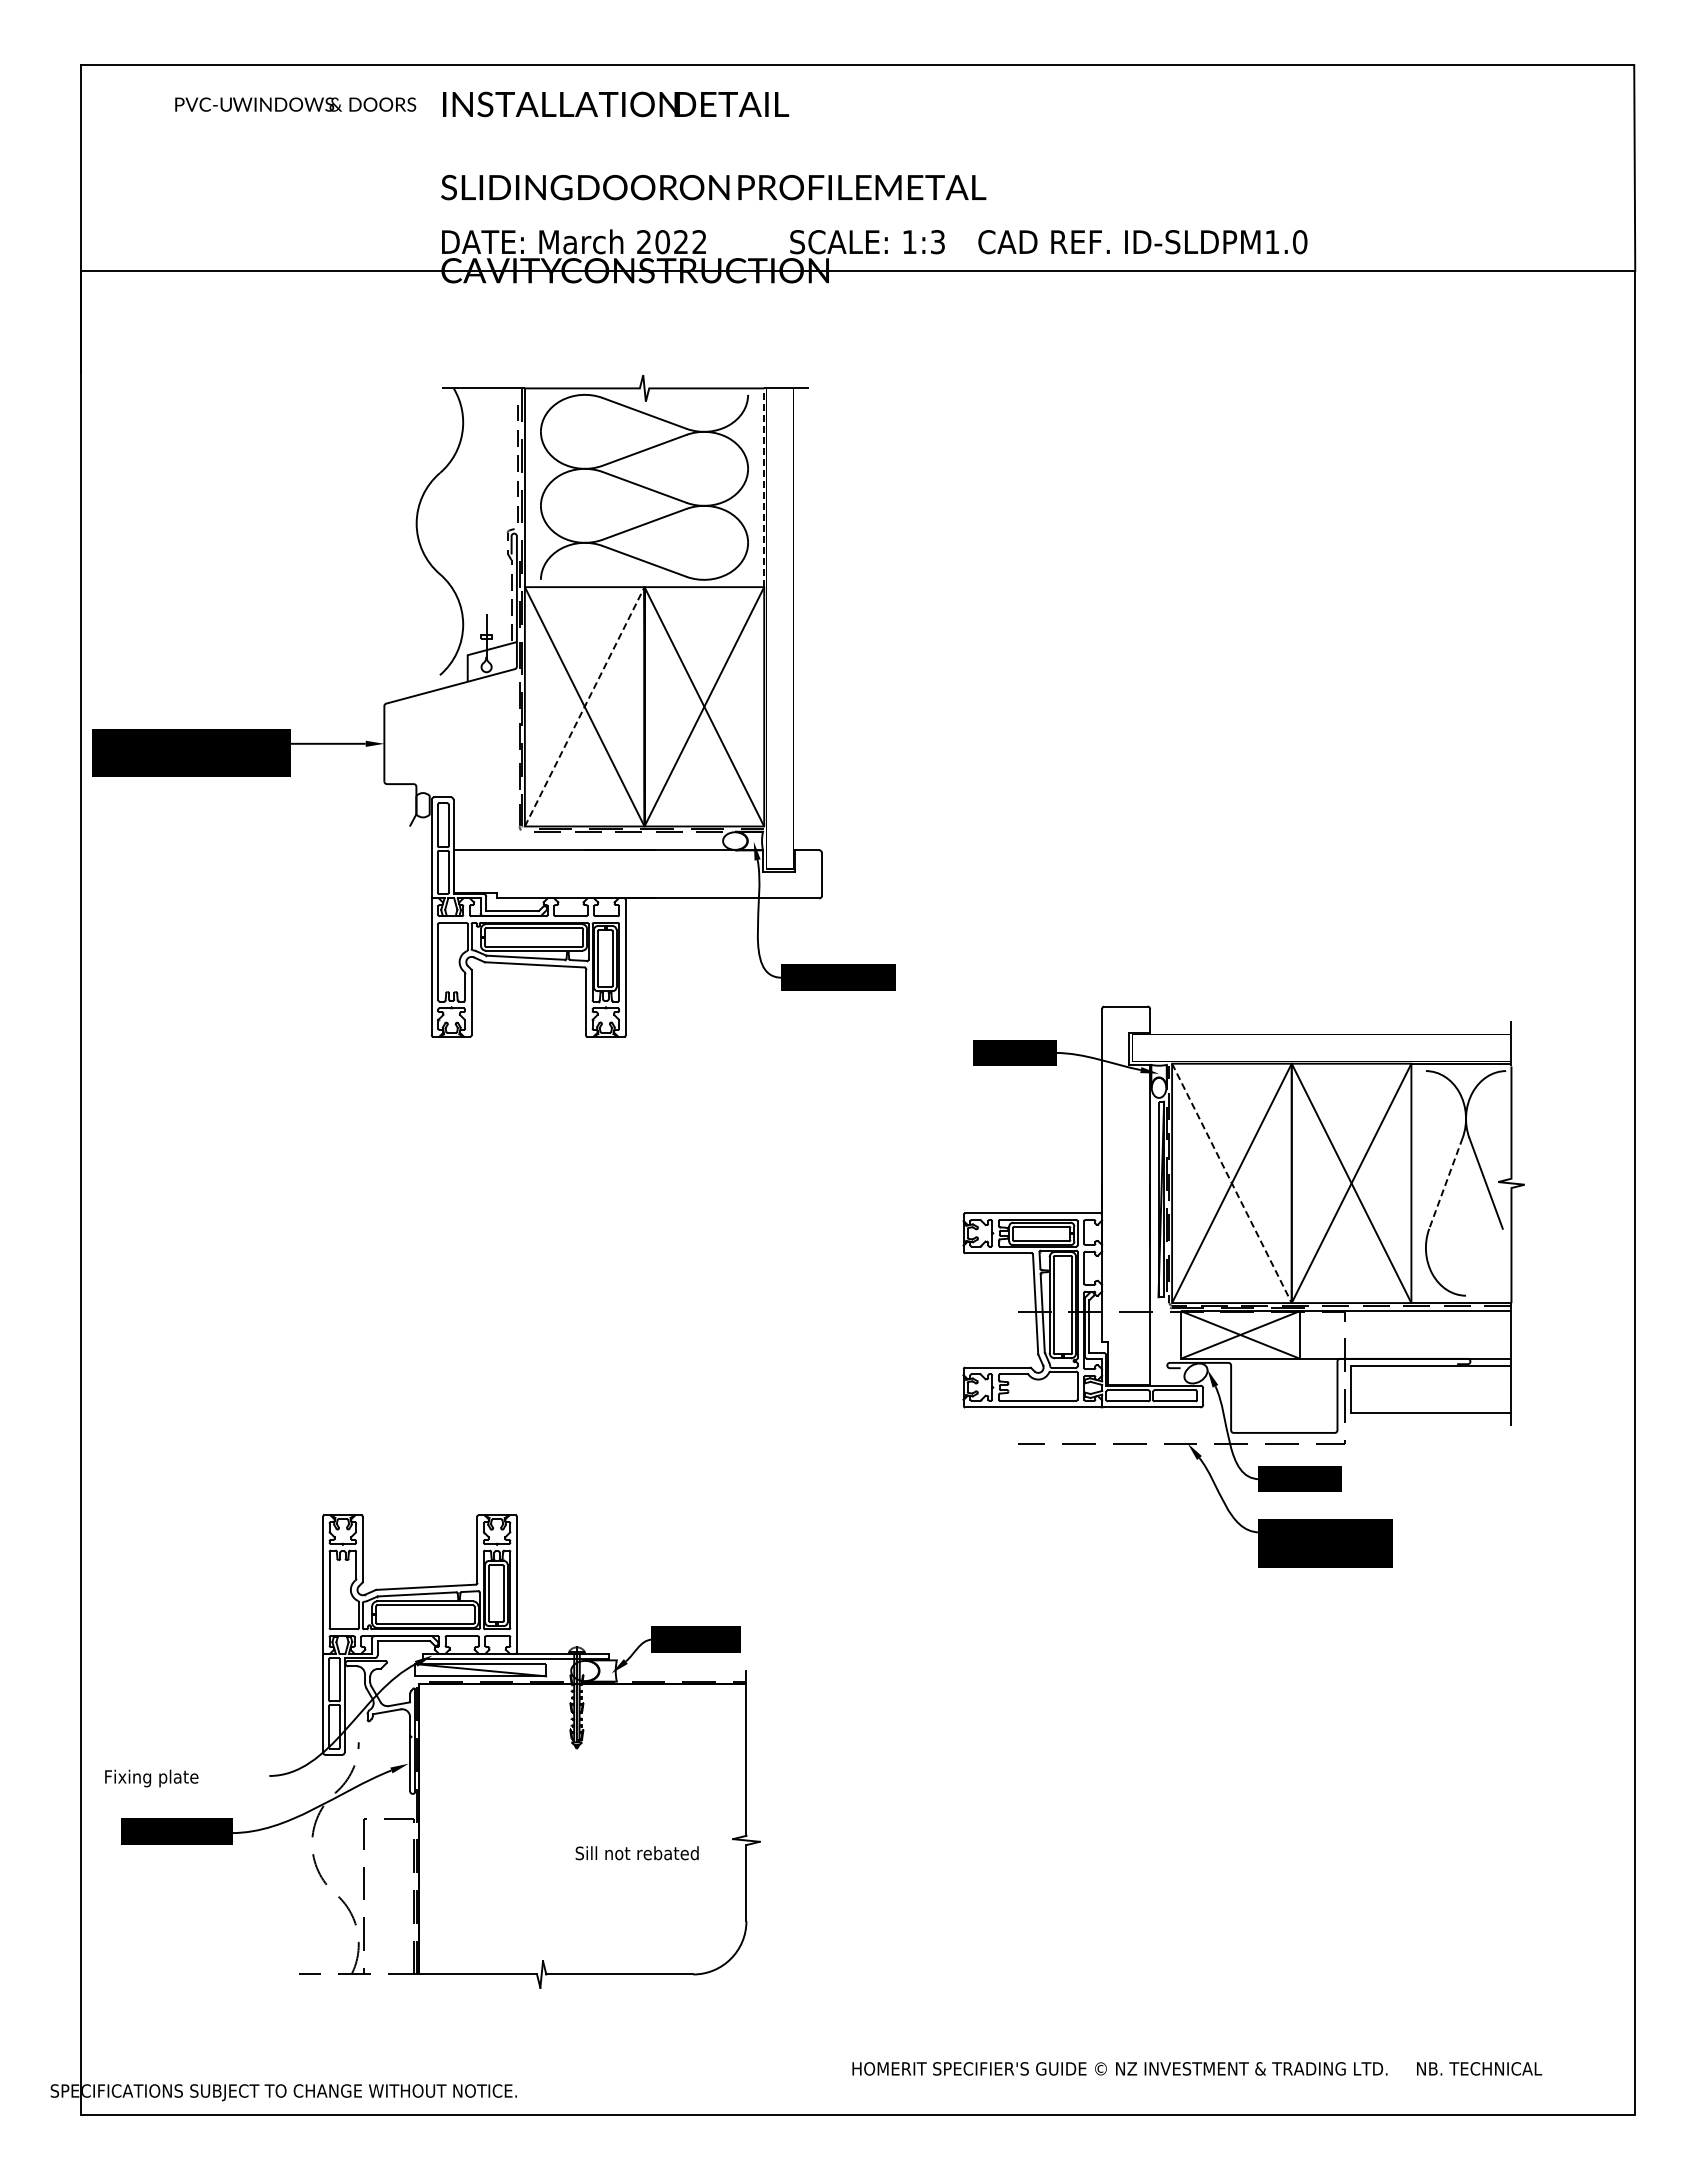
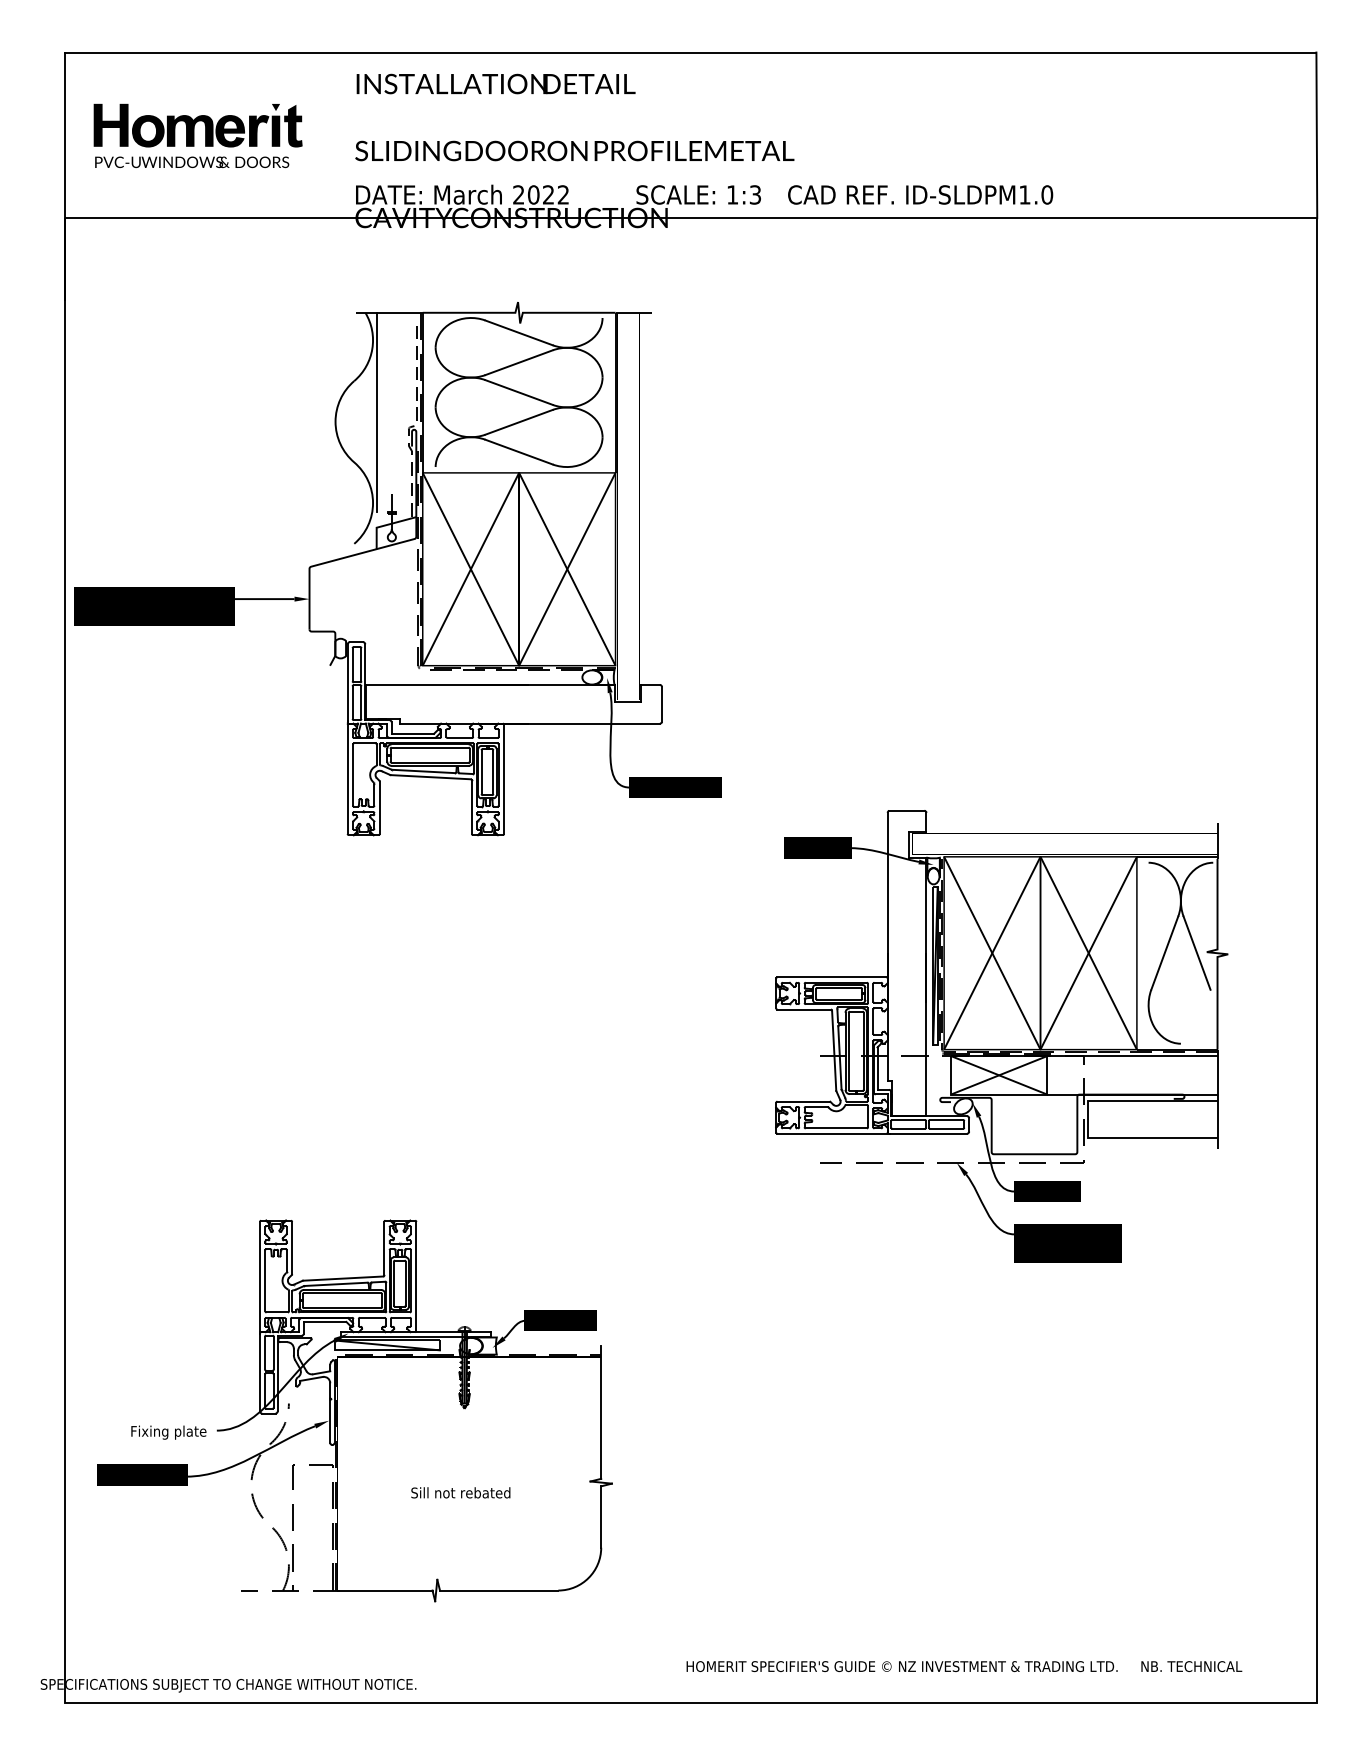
text: (295, 104) -> (192, 162), moved
part: (245, 156) -> (197, 125), added
line: (764, 487) -> (615, 392), dashed -> solid
line: (467, 511) -> (376, 411), added
line: (584, 706) -> (470, 569), dashed -> solid
line: (1231, 1183) -> (991, 953), dashed -> solid
line: (1445, 1183) -> (1164, 953), dashed -> solid
text: (151, 1778) -> (168, 1432), moved
text: (636, 1853) -> (460, 1493), moved

